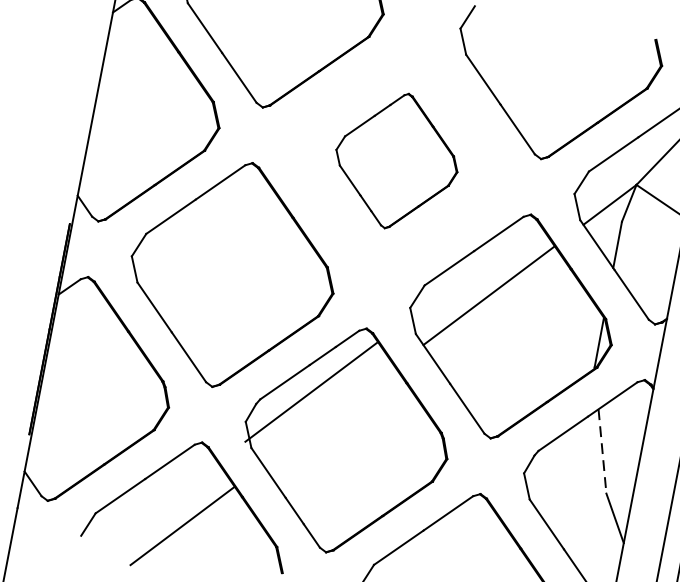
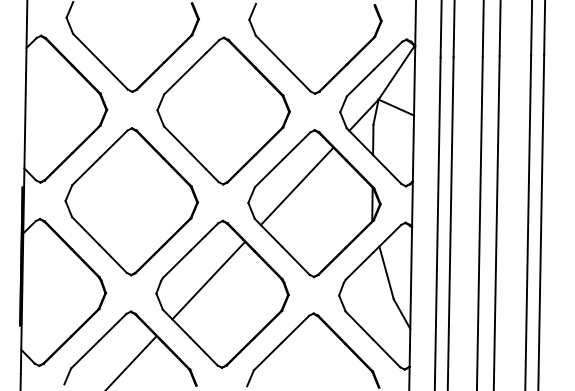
part: (396, 160) -> (223, 110), size x1.67
line: (310, 392) -> (208, 280), moved
line: (602, 452) -> (386, 273), dashed -> solid

